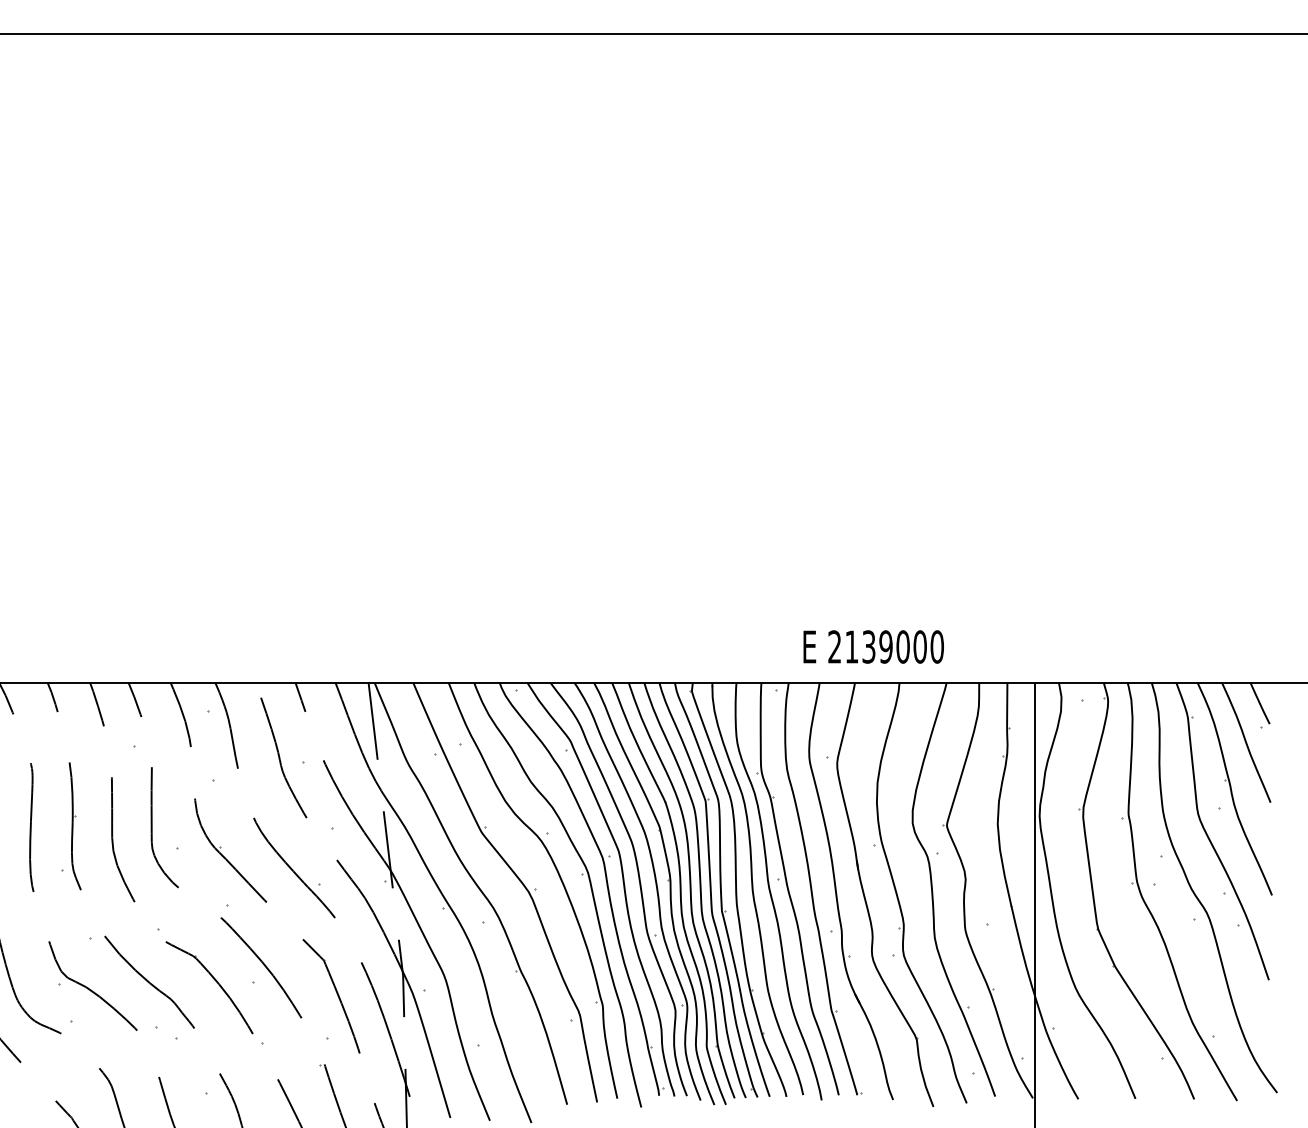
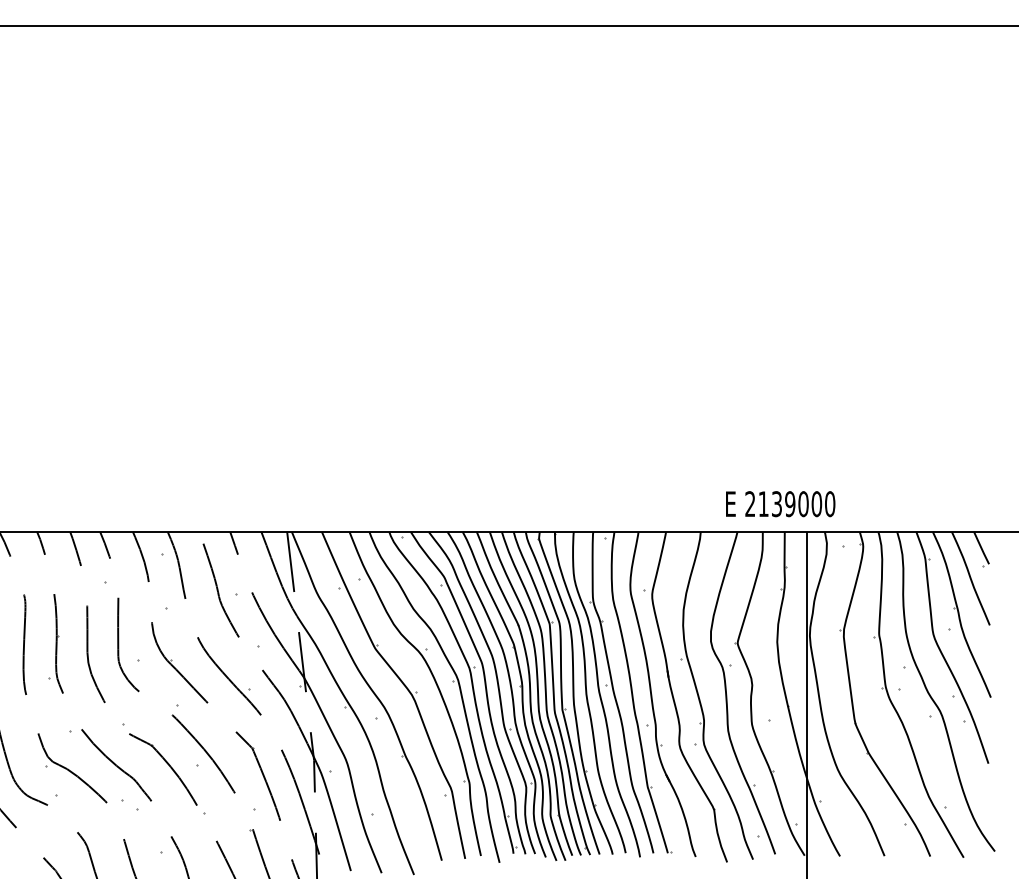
text: (873, 647) -> (780, 504), moved

